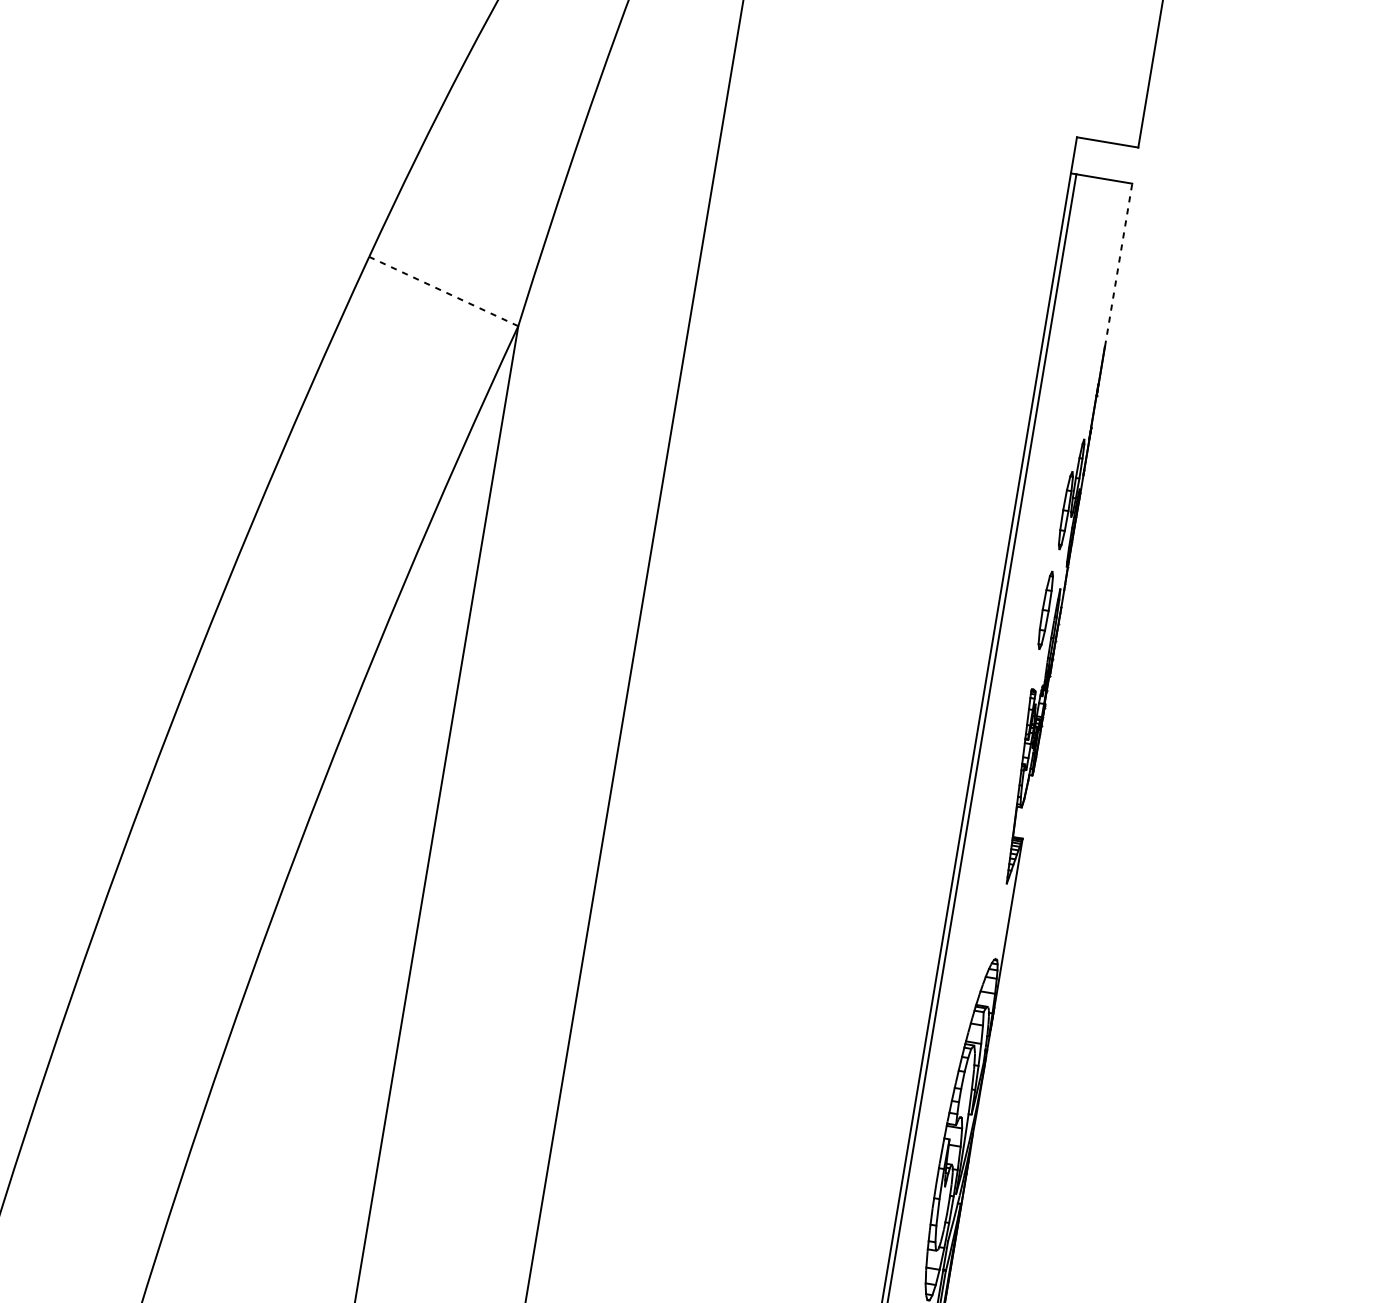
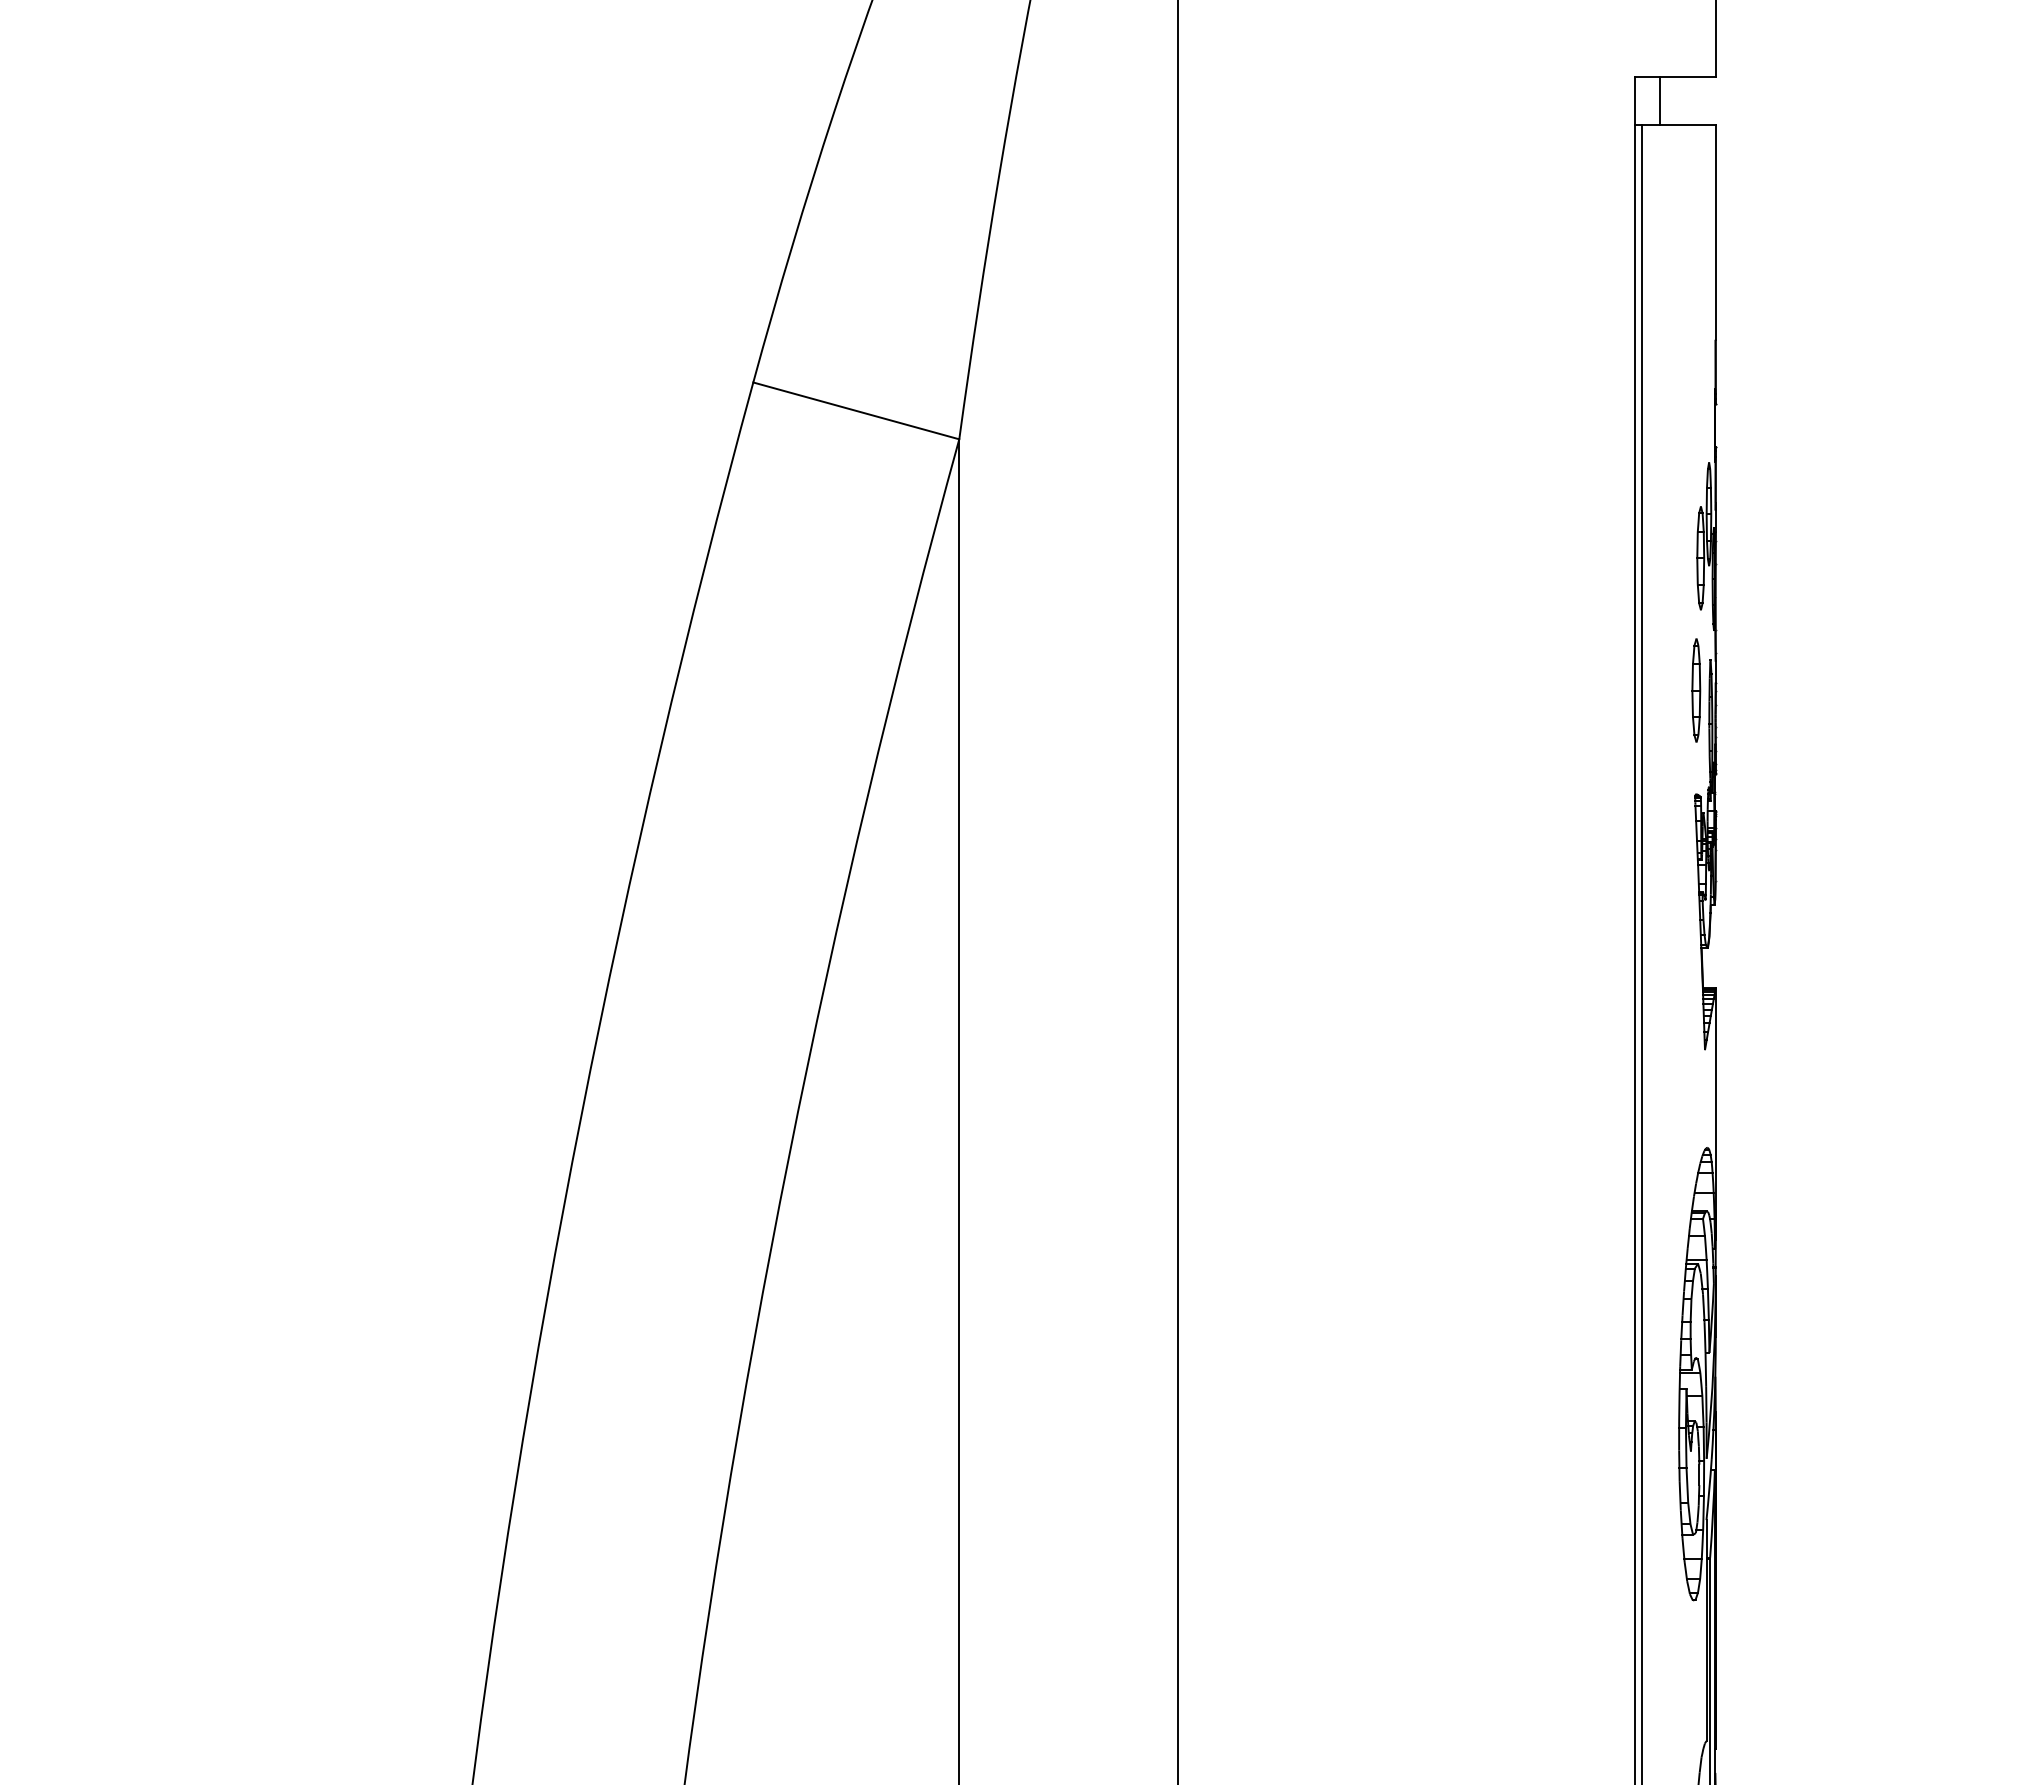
line: (1093, 158) -> (1660, 100), added
line: (1118, 264) -> (1715, 231), dashed -> solid
line: (443, 291) -> (856, 410), dashed -> solid

